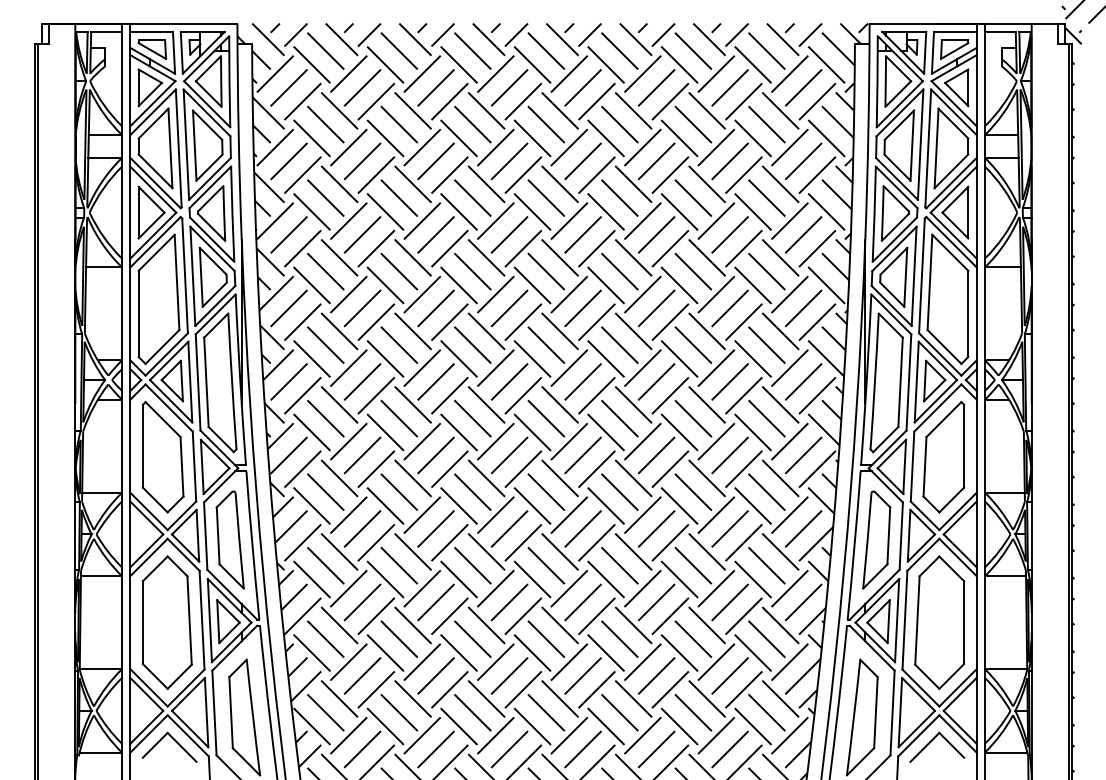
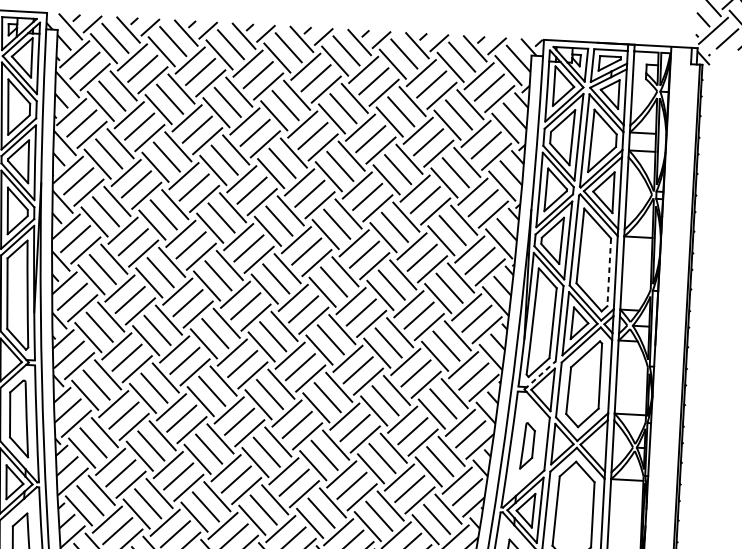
line: (968, 314) -> (609, 272), solid -> dashed
line: (887, 449) -> (539, 375), solid -> dashed
part: (876, 539) -> (527, 445), size x0.6

